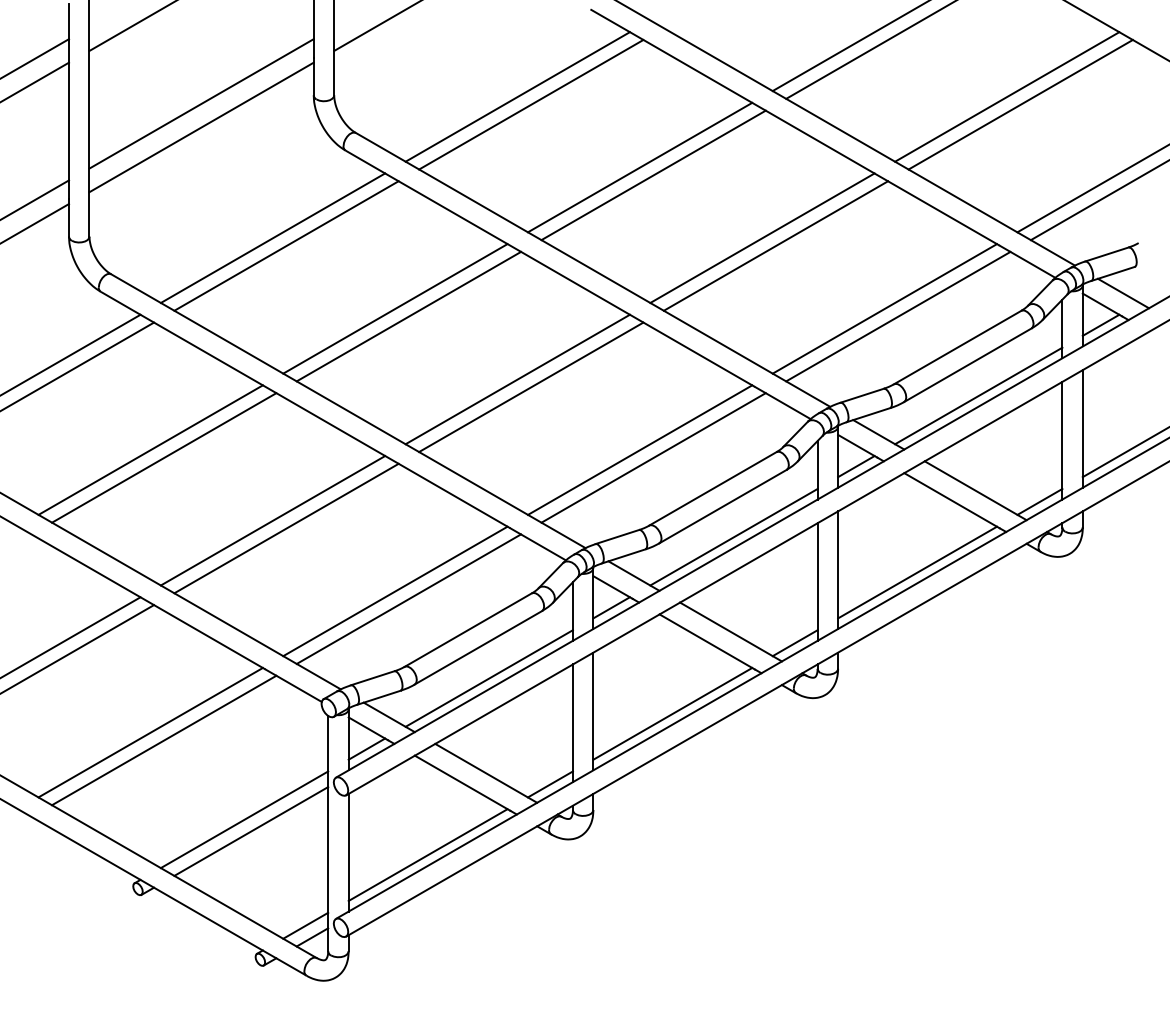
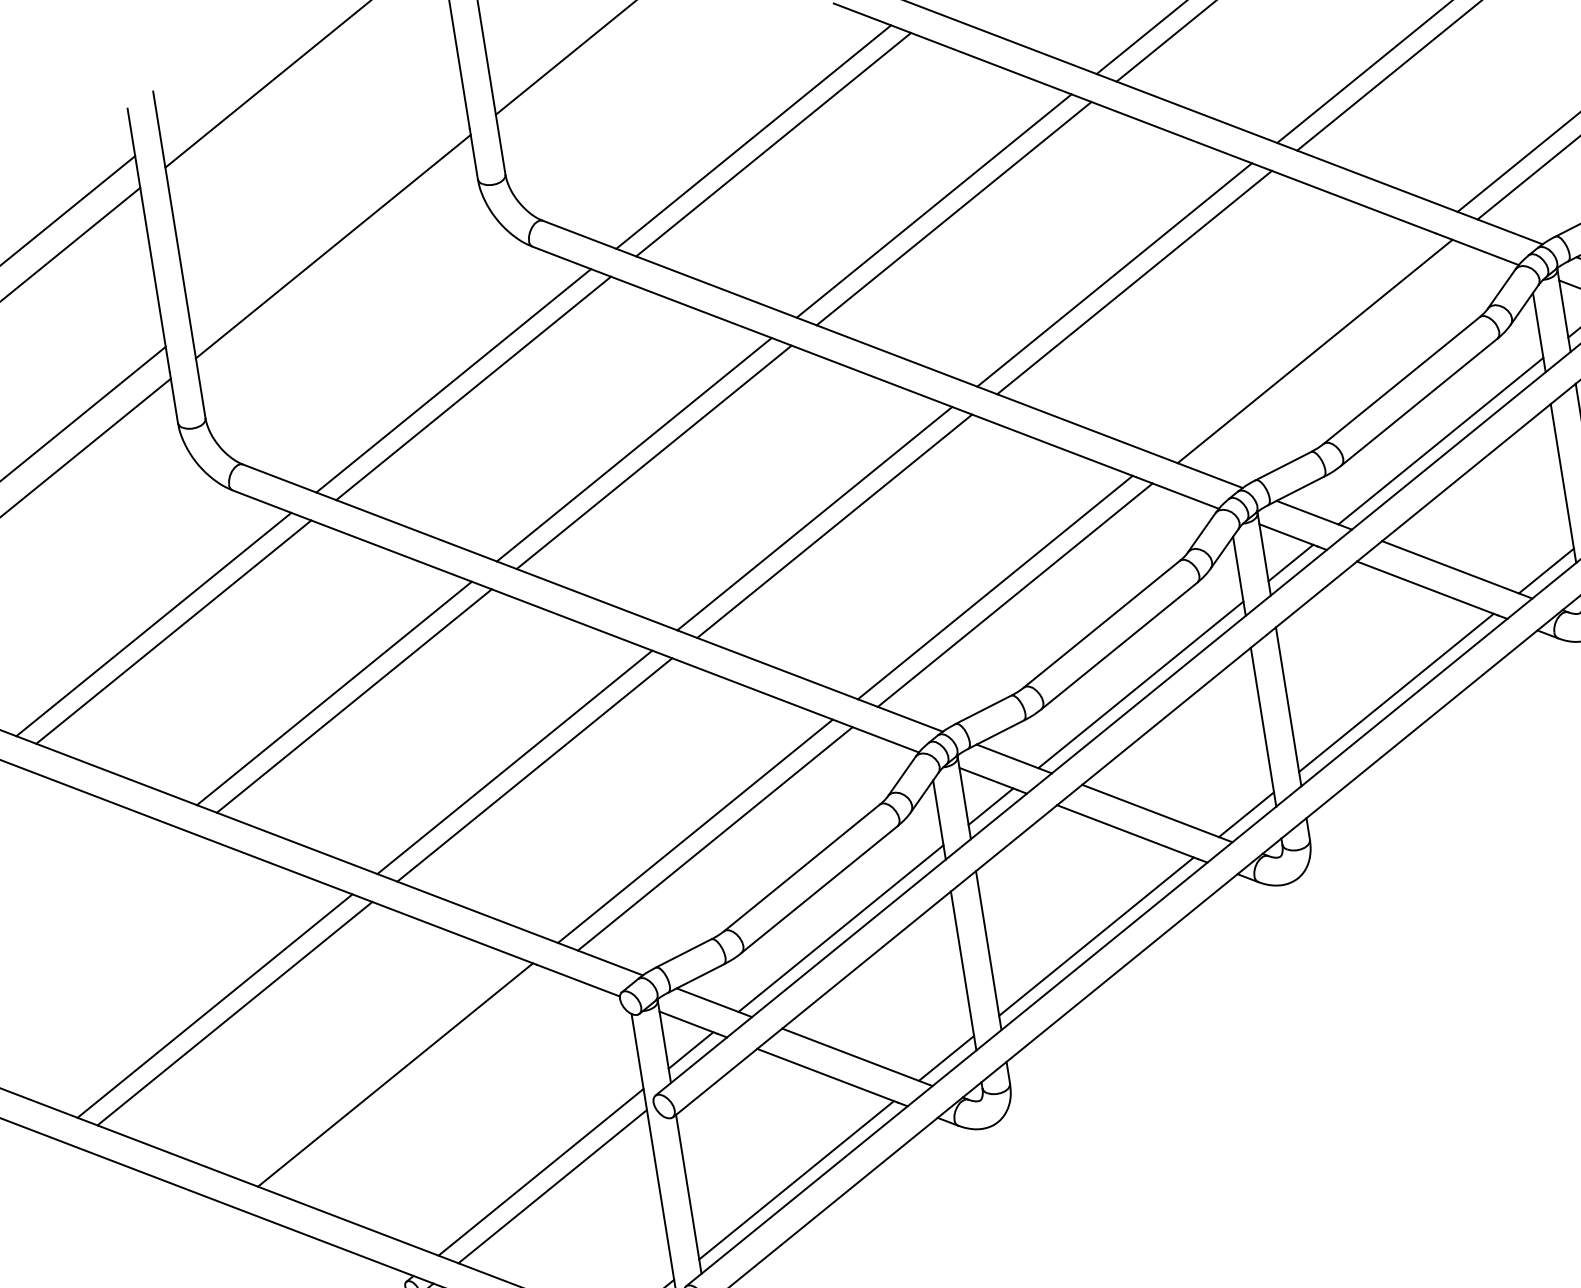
line: (201, 103) -> (328, 214), removed
line: (884, 308) -> (1294, 343), removed
line: (164, 740) -> (415, 1082), removed

